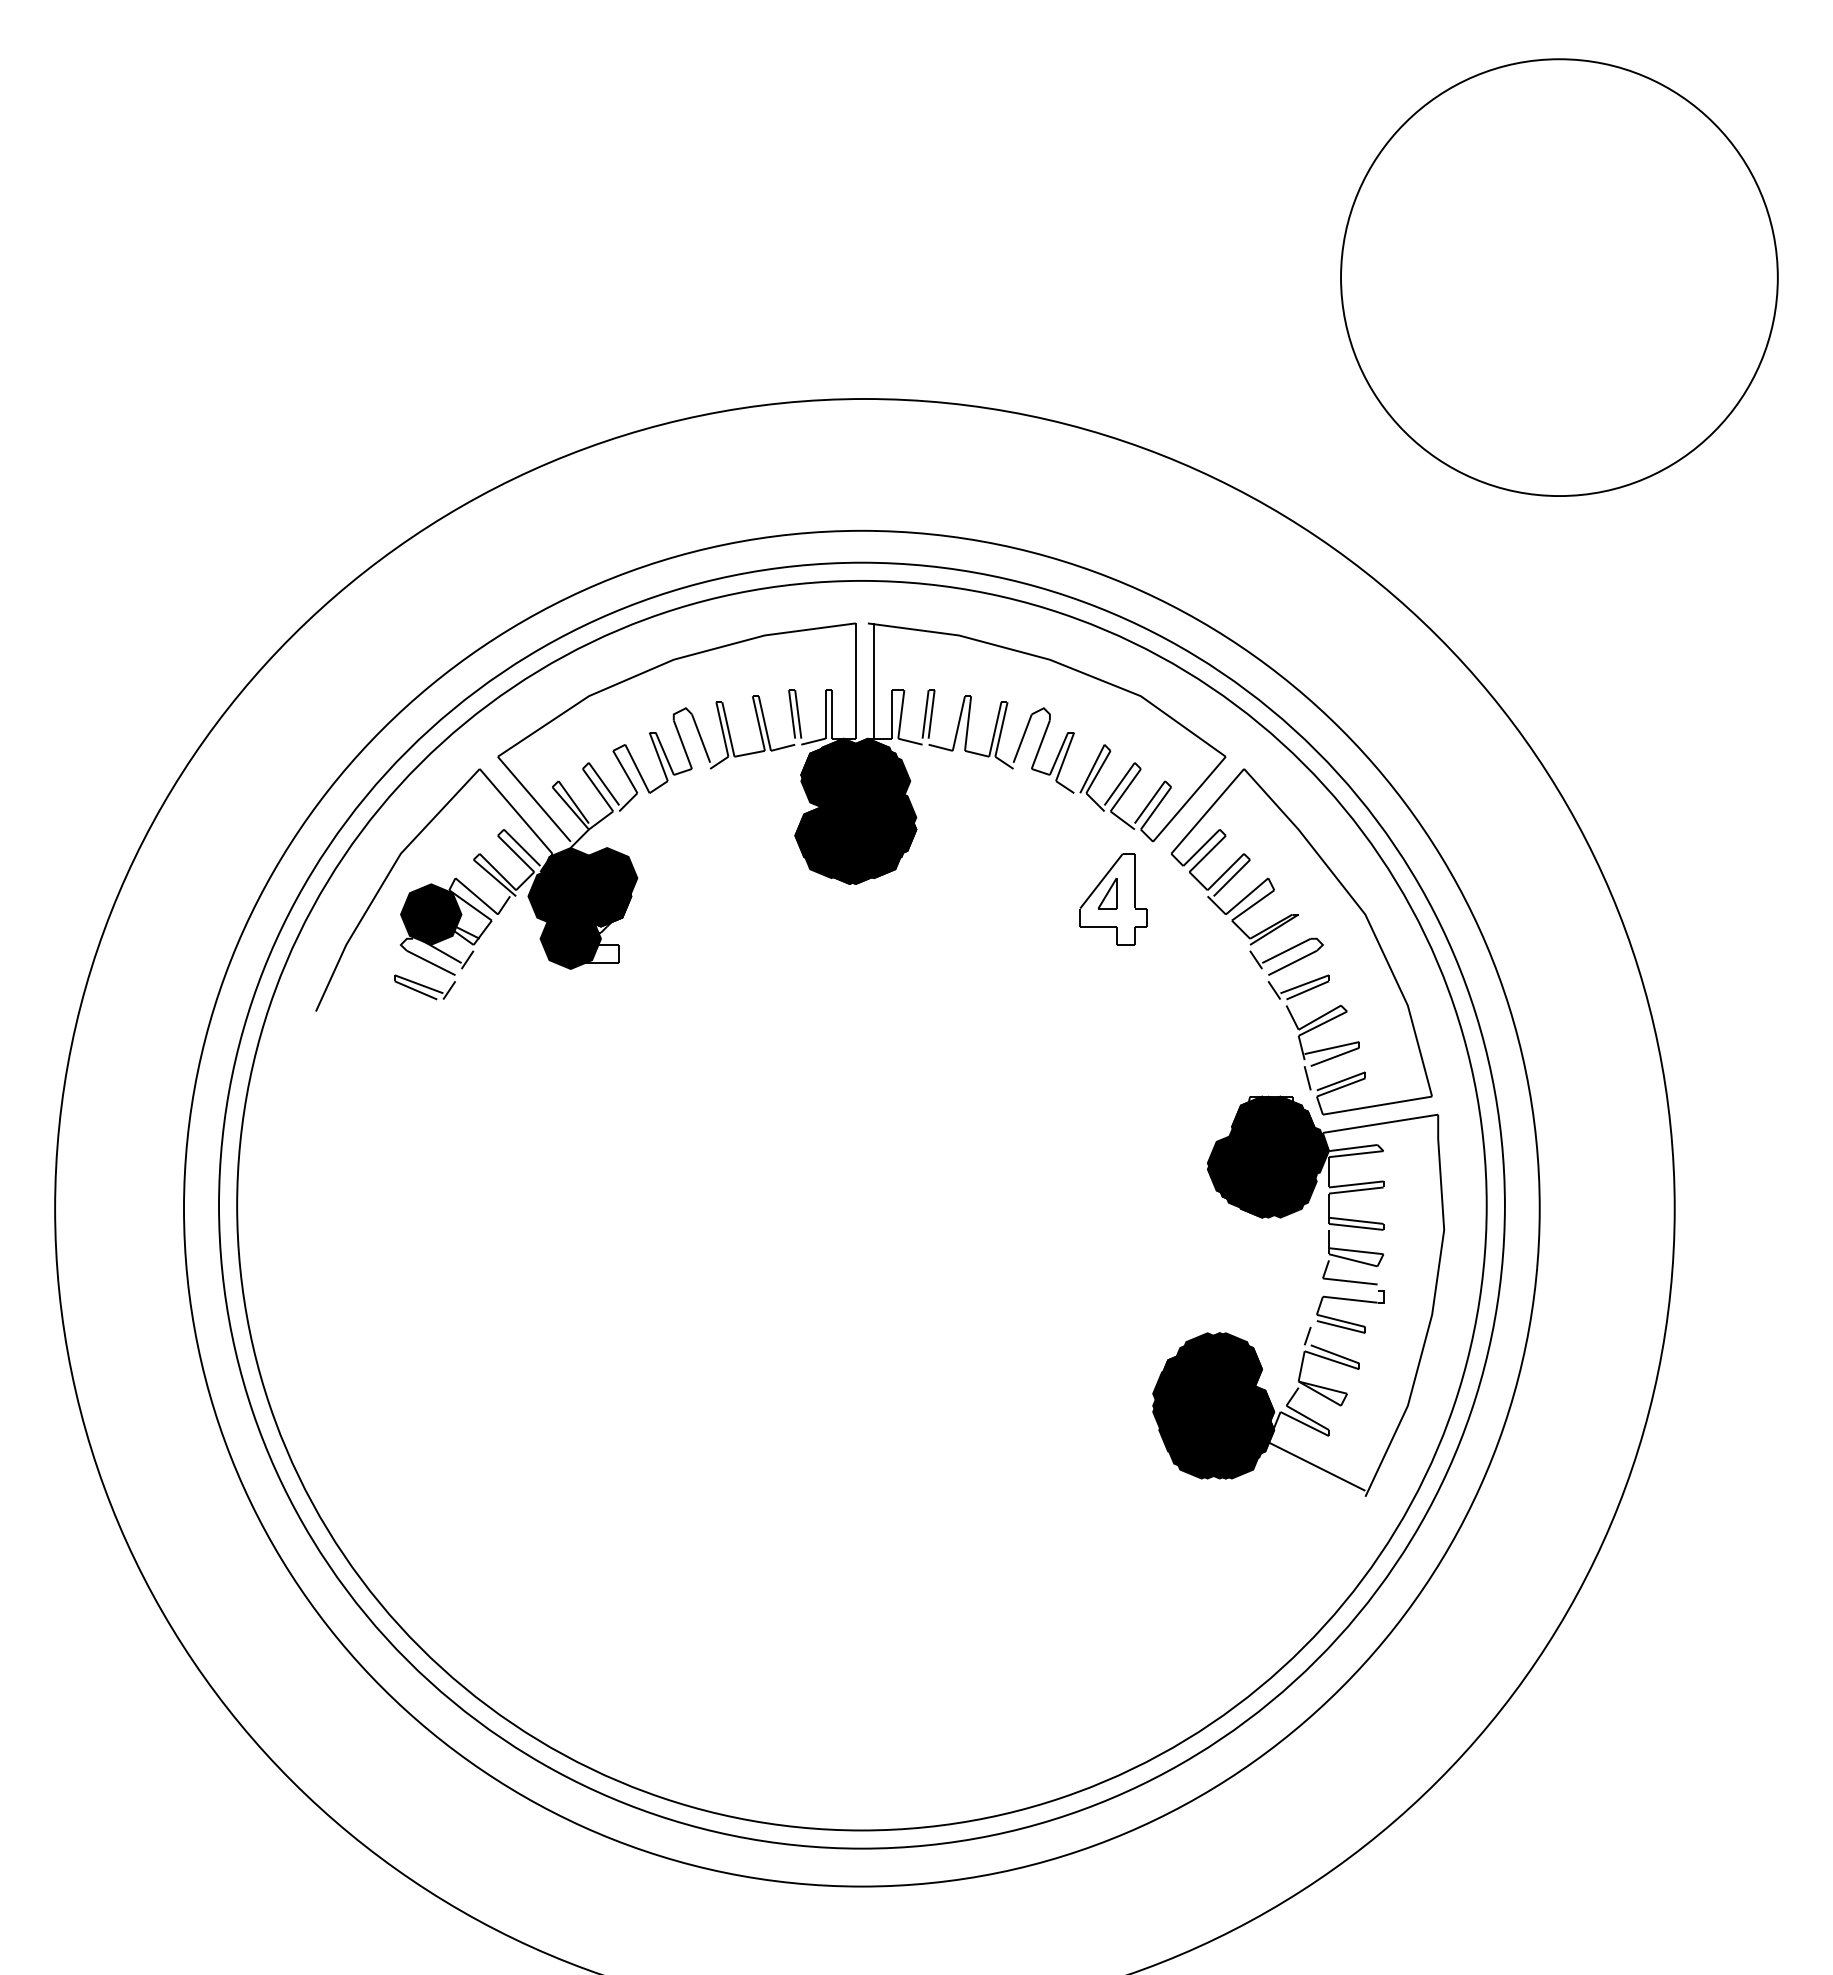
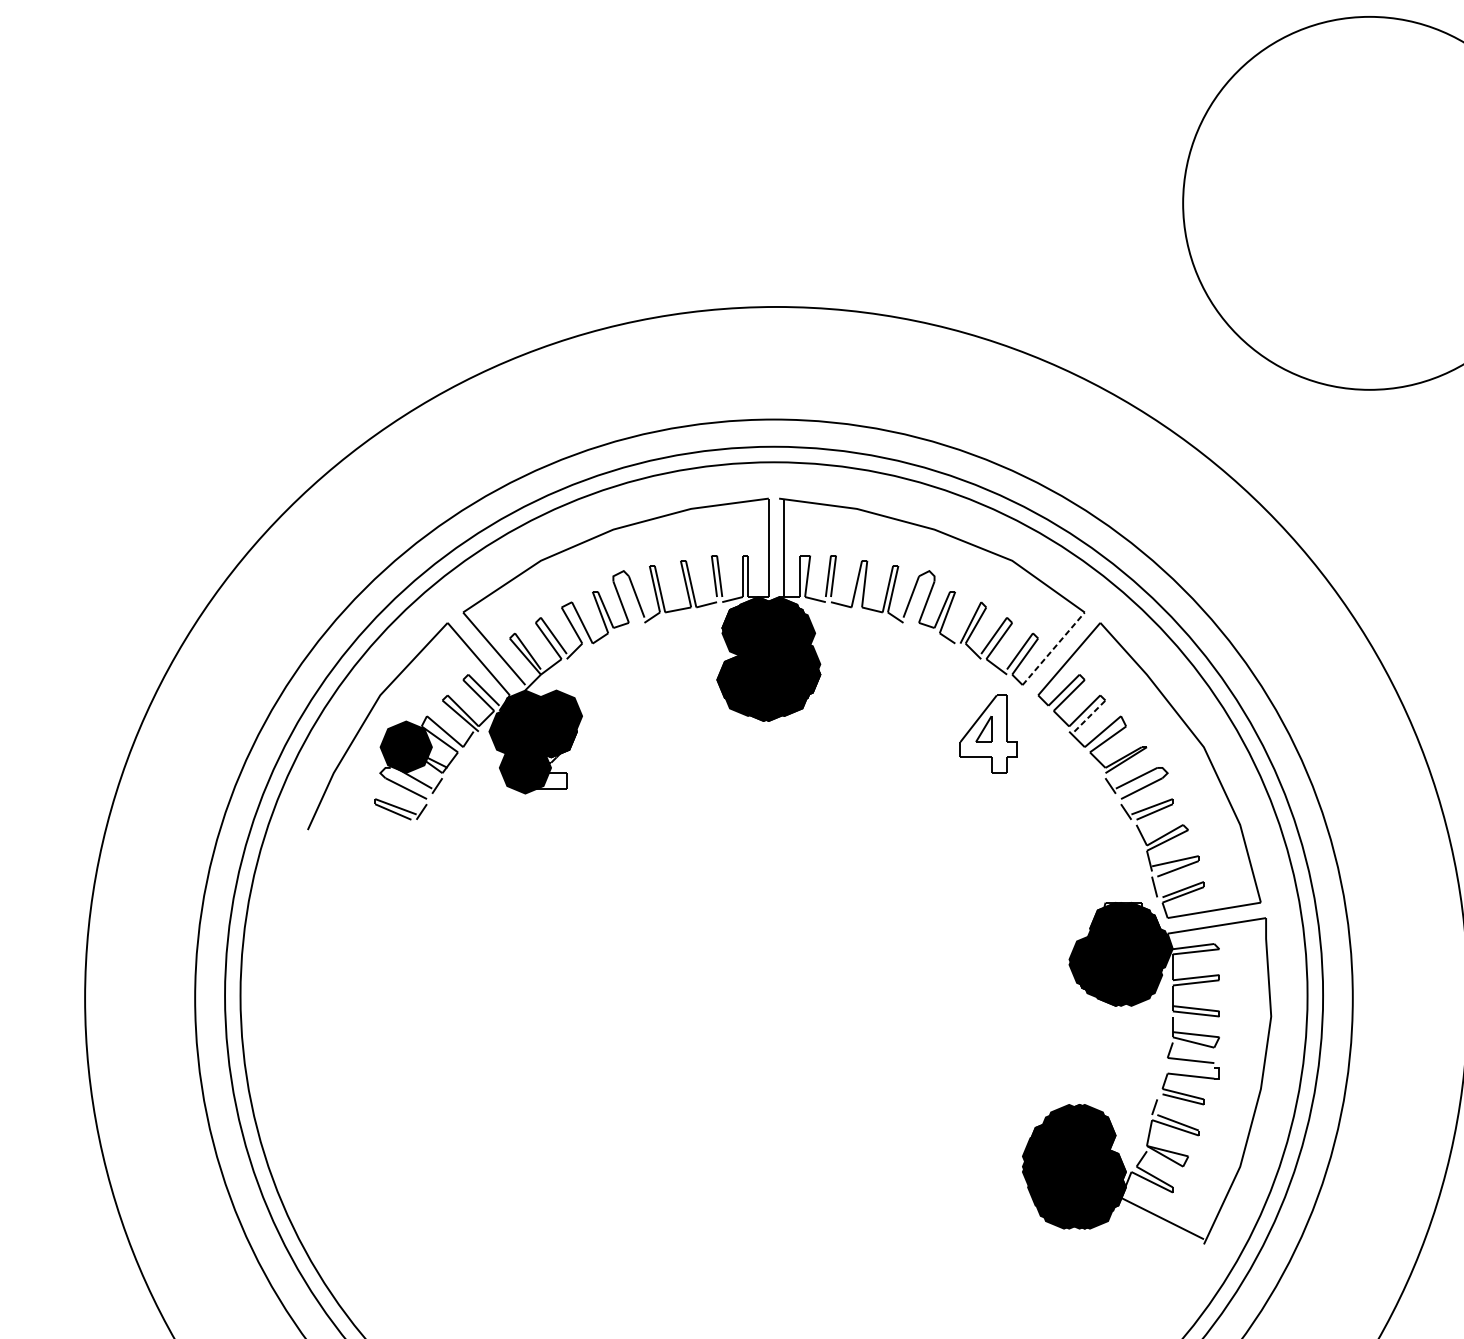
line: (1189, 799) -> (1053, 648), solid -> dashed
line: (1231, 878) -> (1089, 716), solid -> dashed

